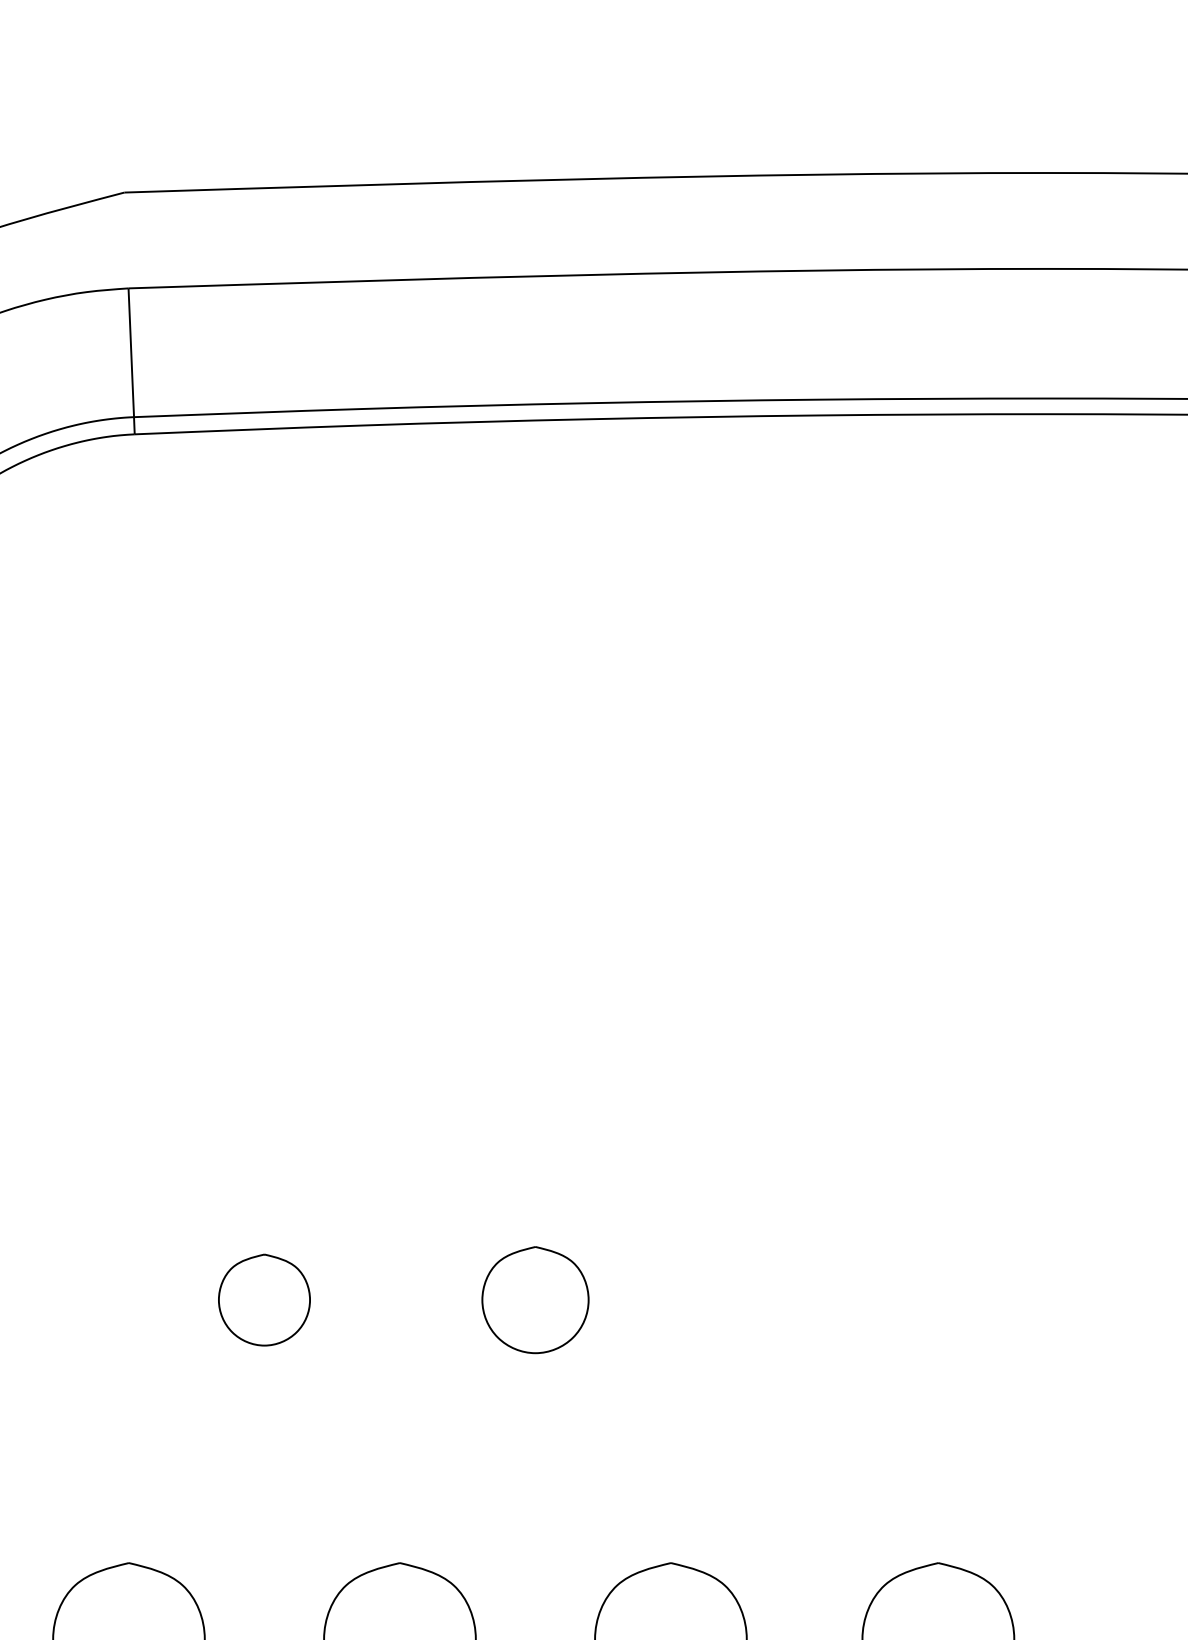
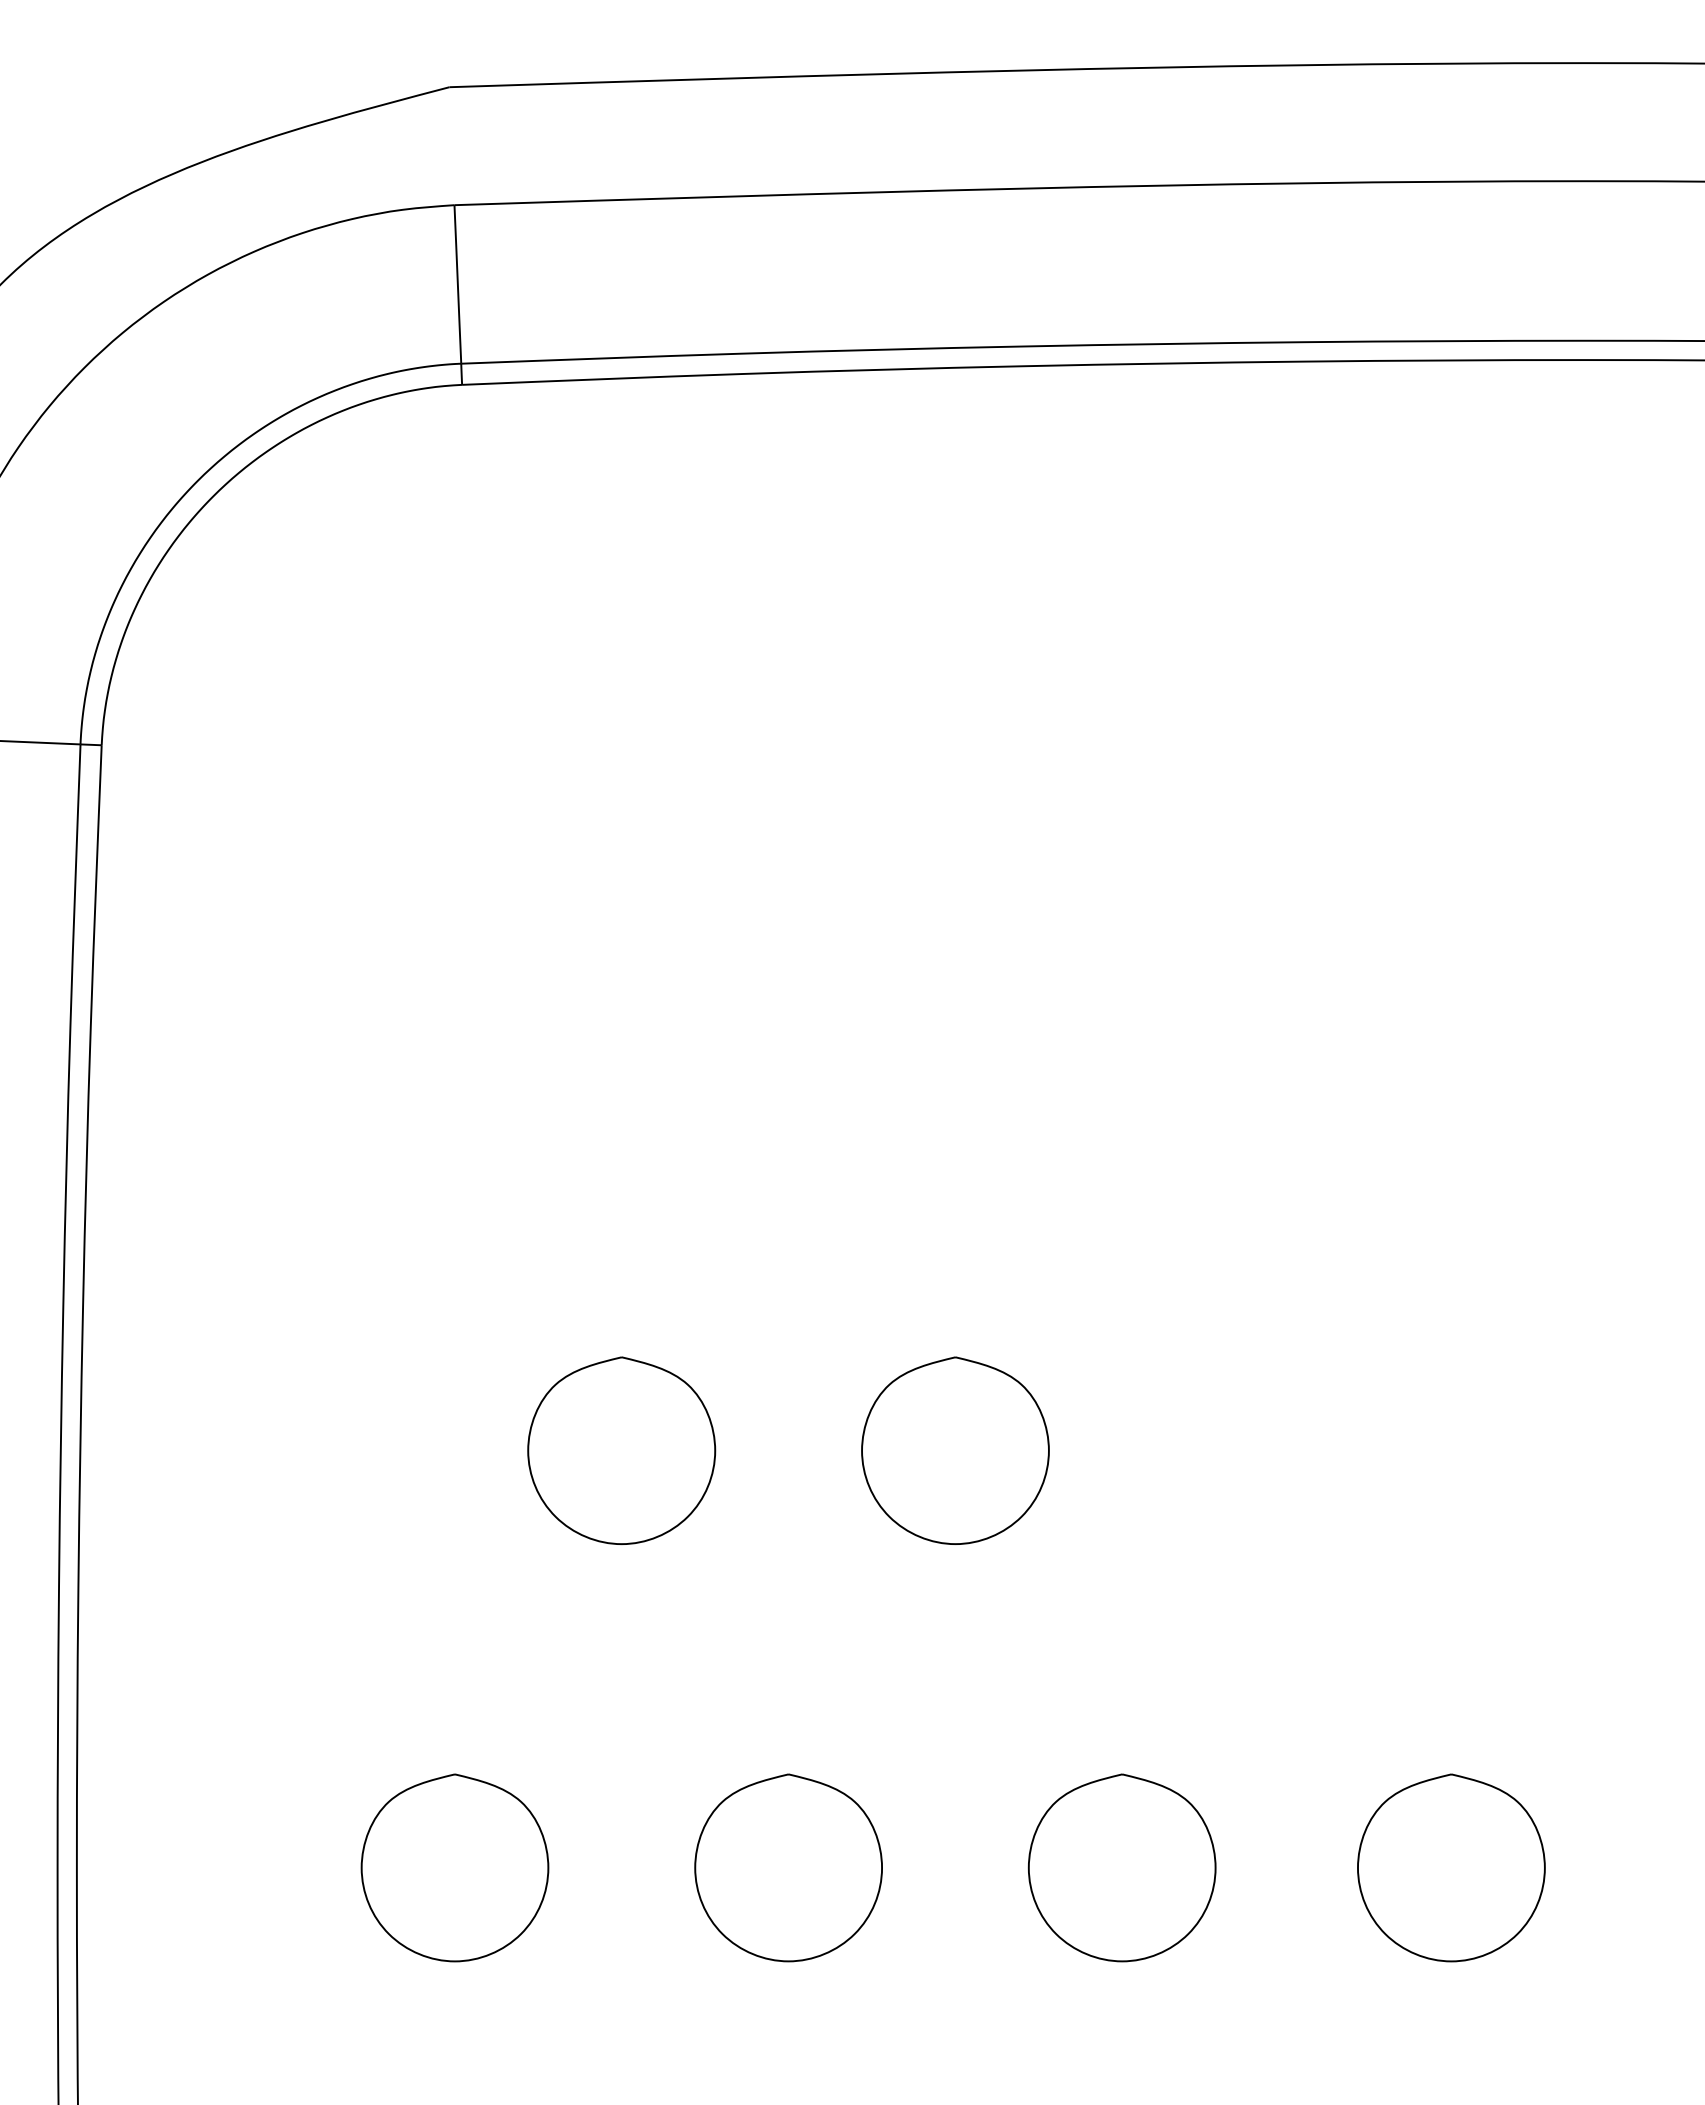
part: (264, 1299) -> (621, 1450), size x1.67
part: (535, 1299) -> (955, 1450), size x1.43

